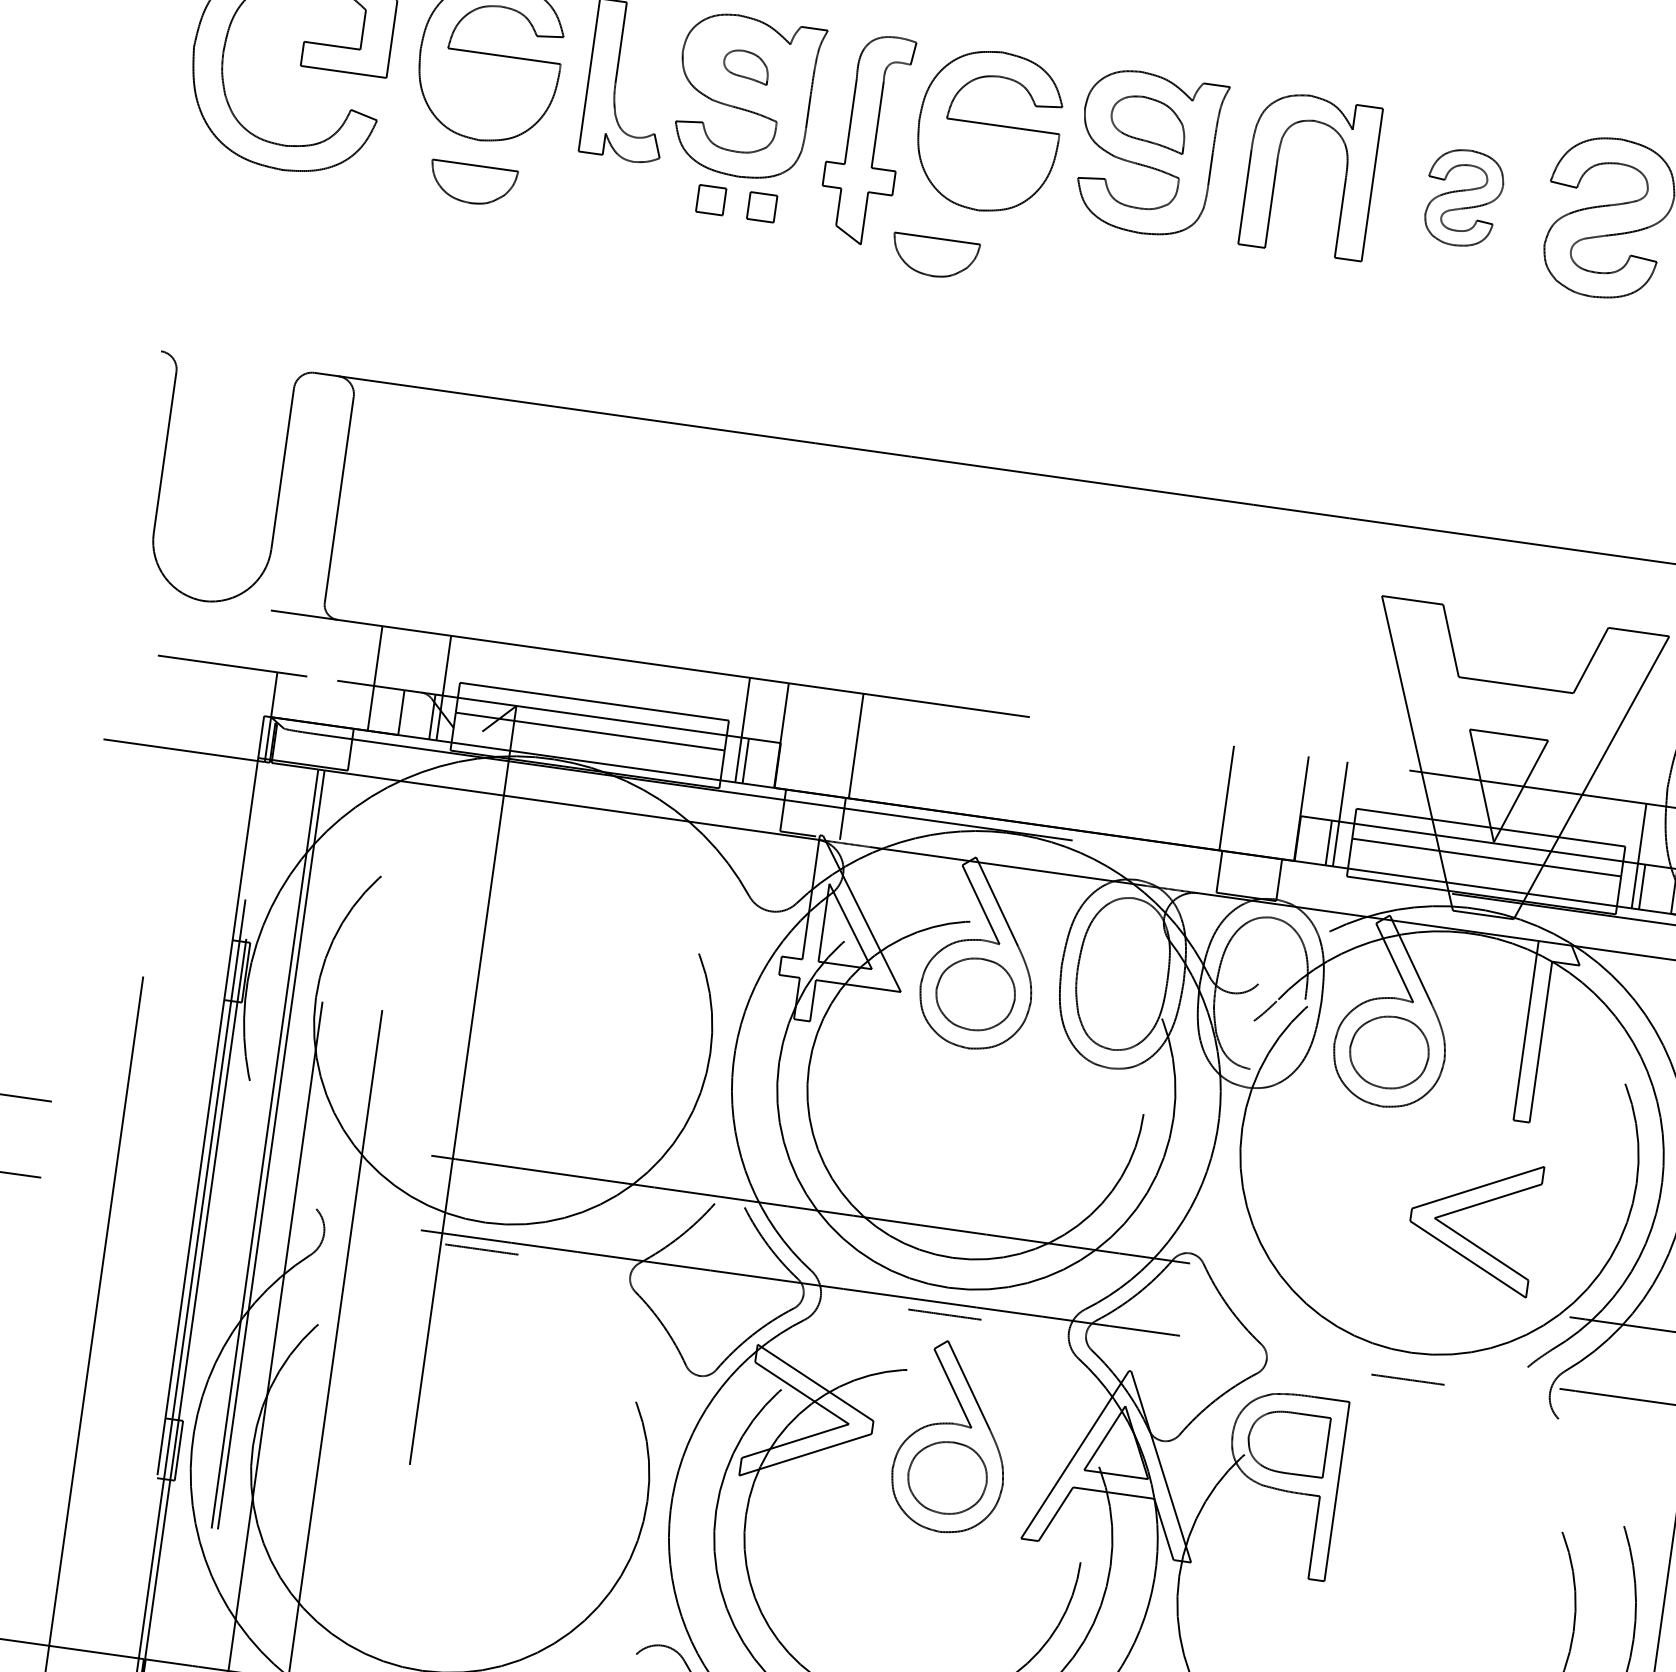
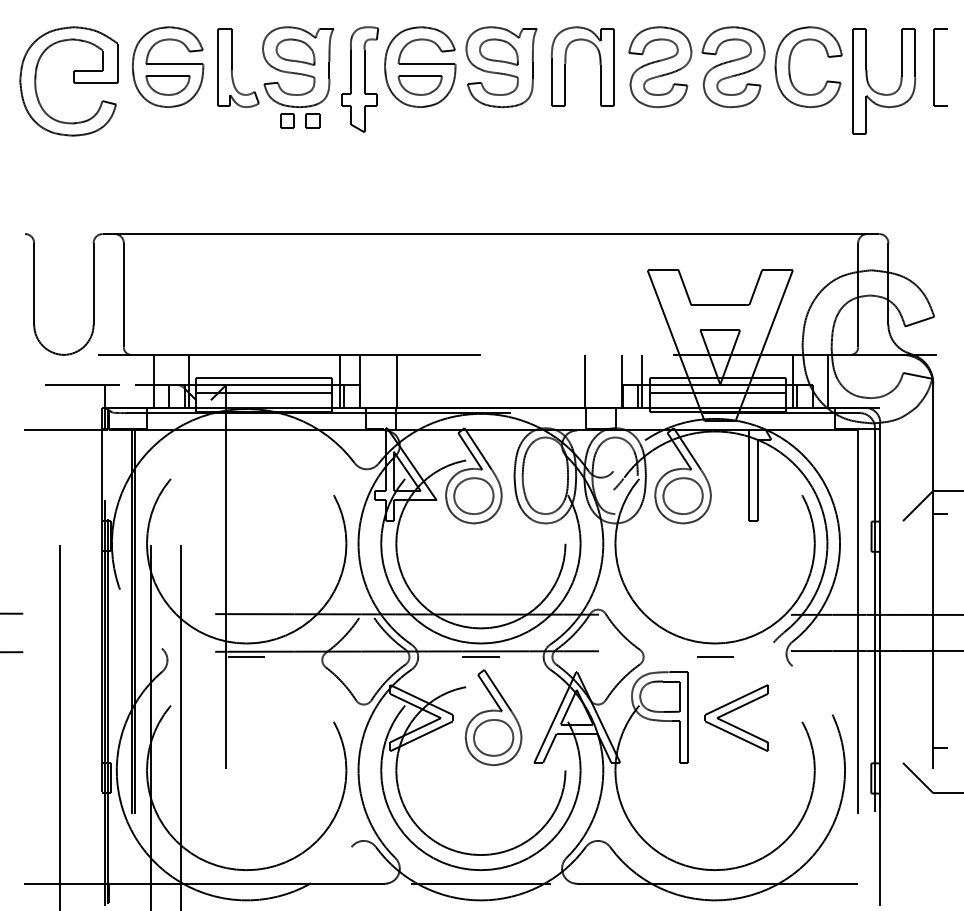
part: (746, 65) -> (295, 51), size x1.67
part: (471, 184) -> (167, 85), moved
part: (1463, 198) -> (660, 67), size x1.67
part: (933, 257) -> (419, 85), moved
part: (1468, 1209) -> (733, 711), moved

